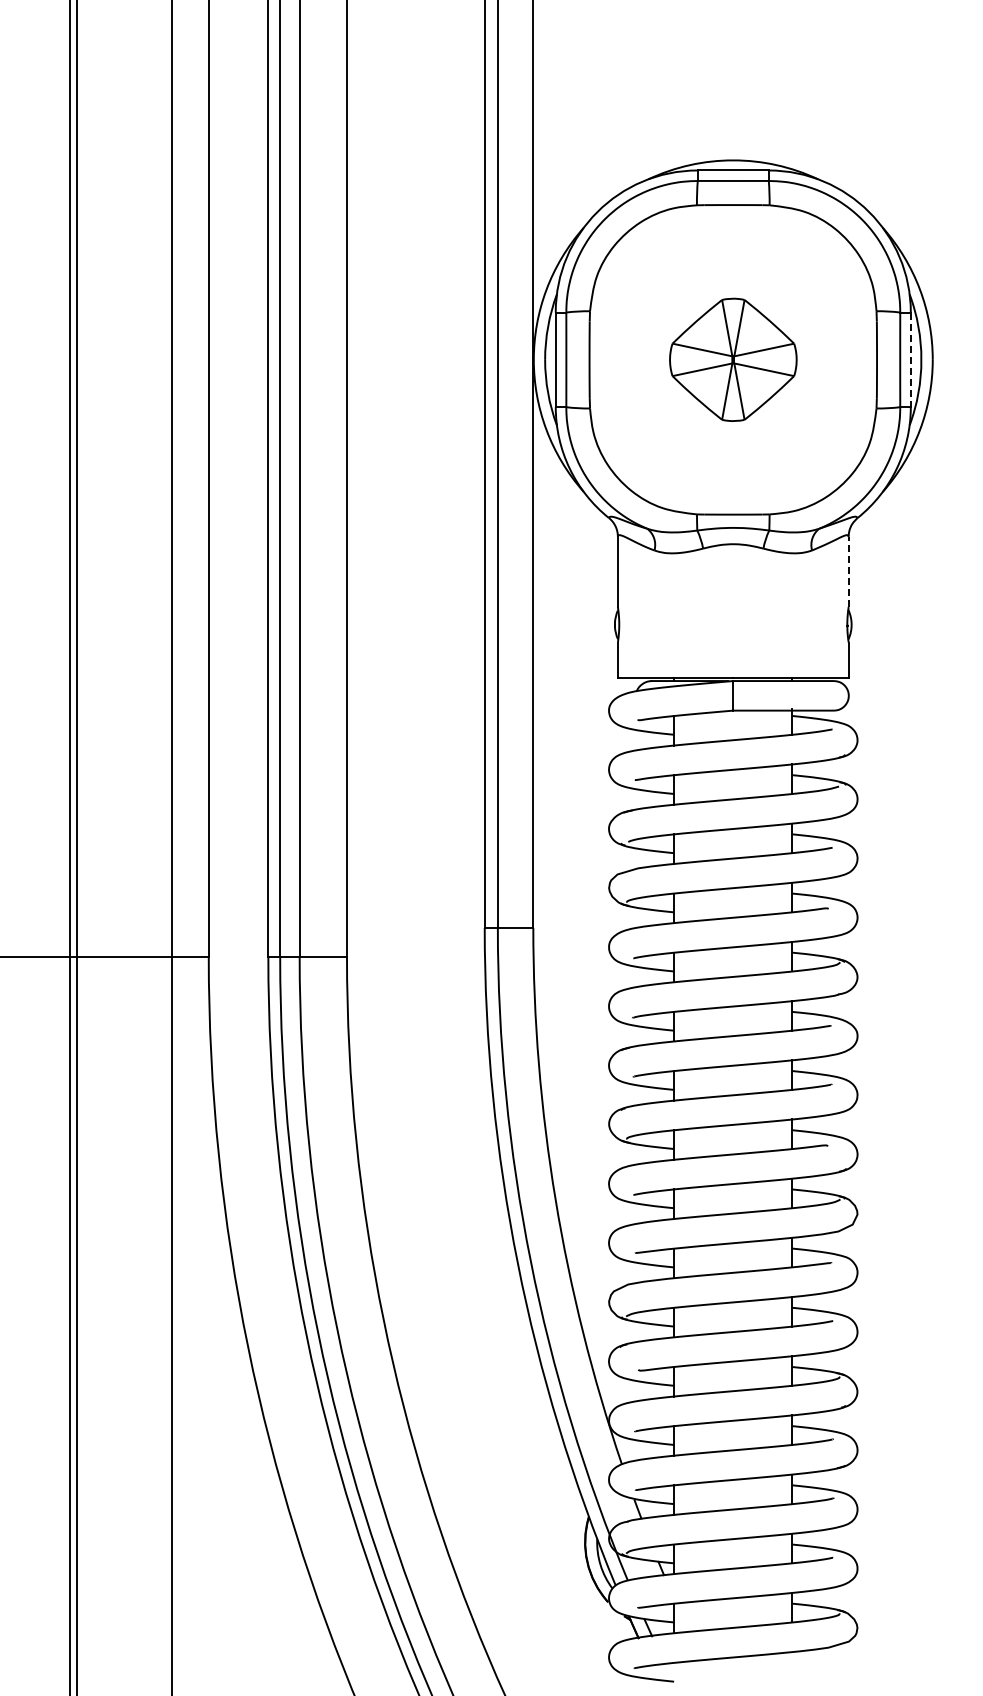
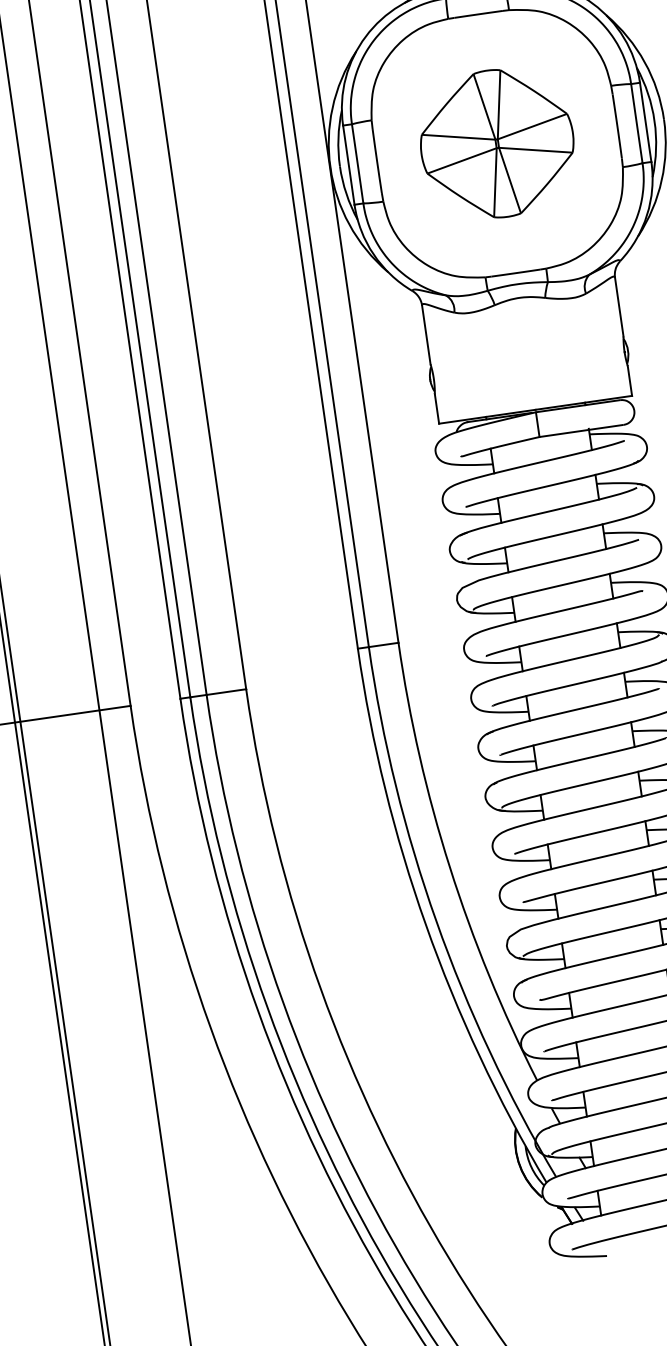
part: (733, 359) -> (497, 143), size x1.43
line: (910, 360) -> (645, 122), dashed -> solid
line: (848, 571) -> (619, 306), dashed -> solid

